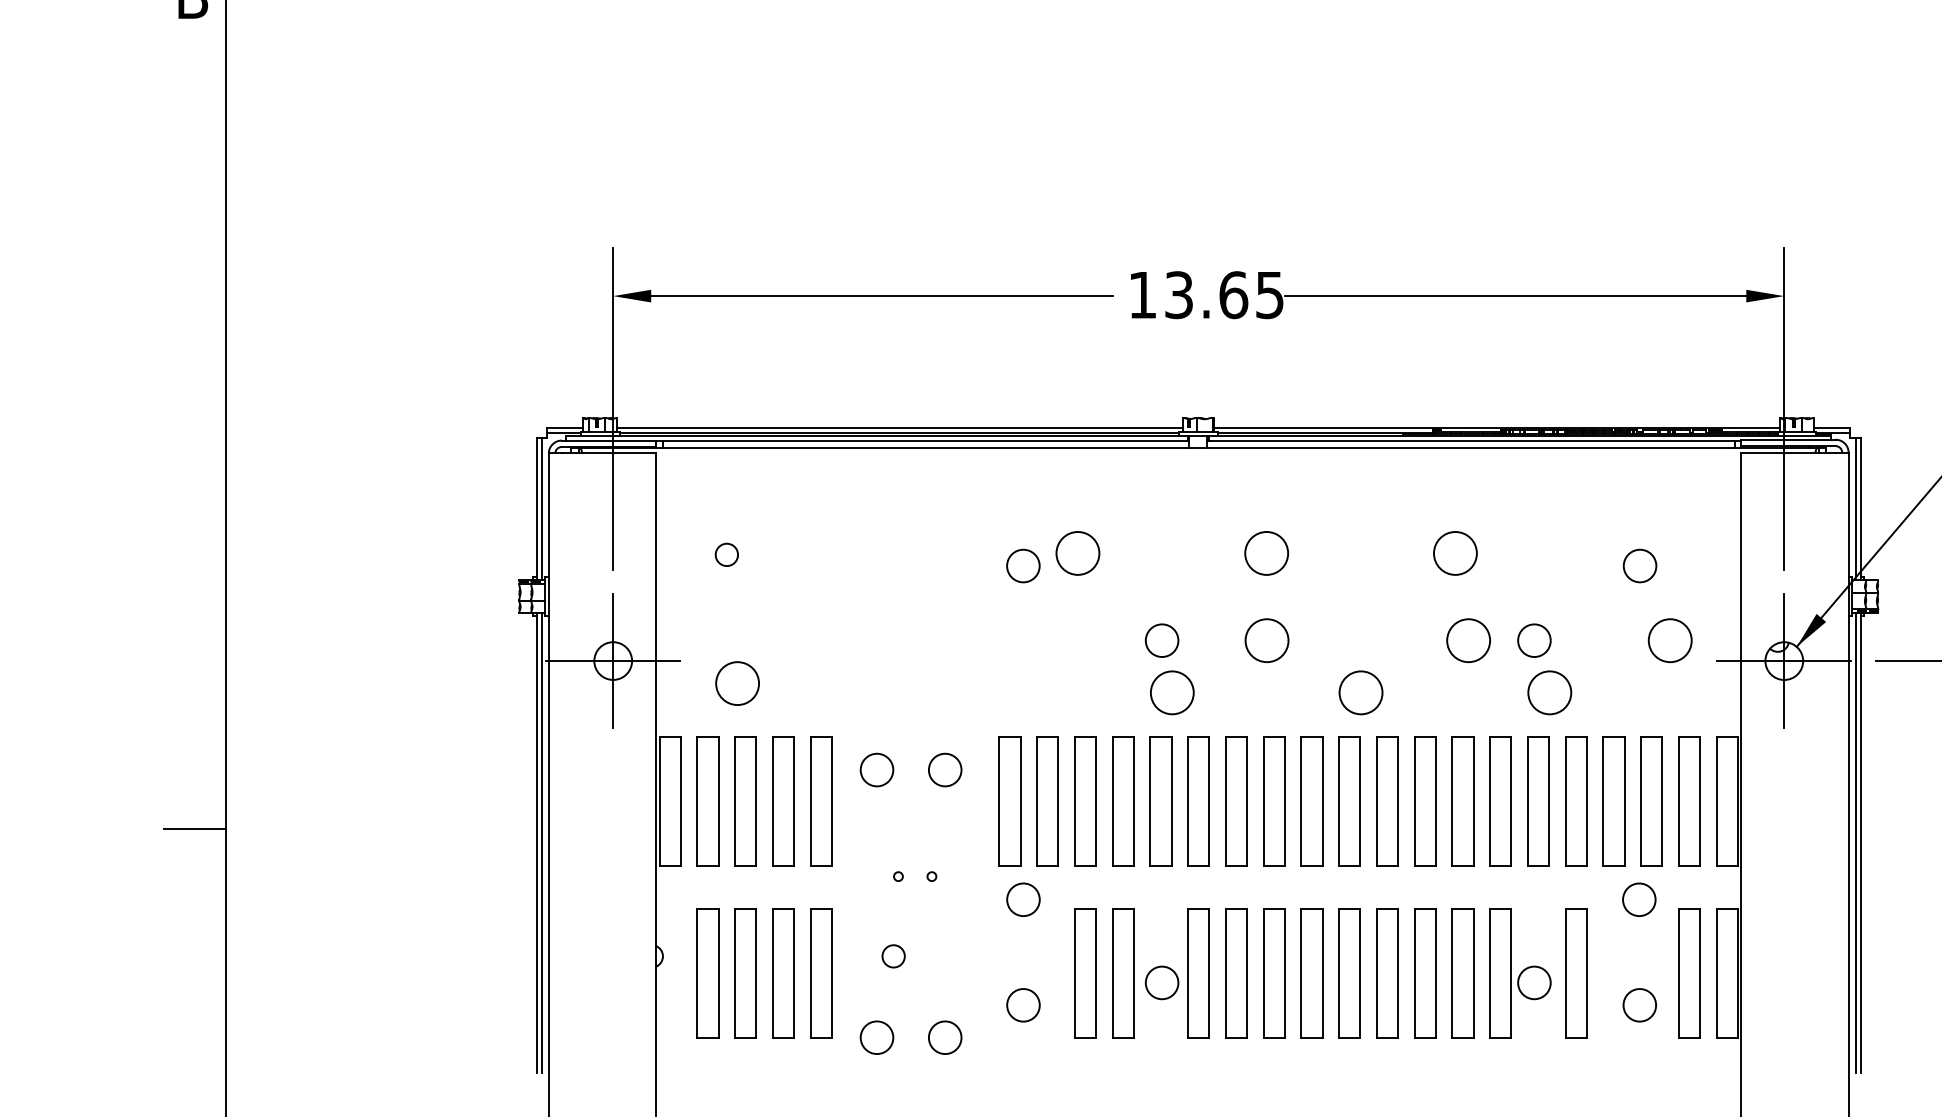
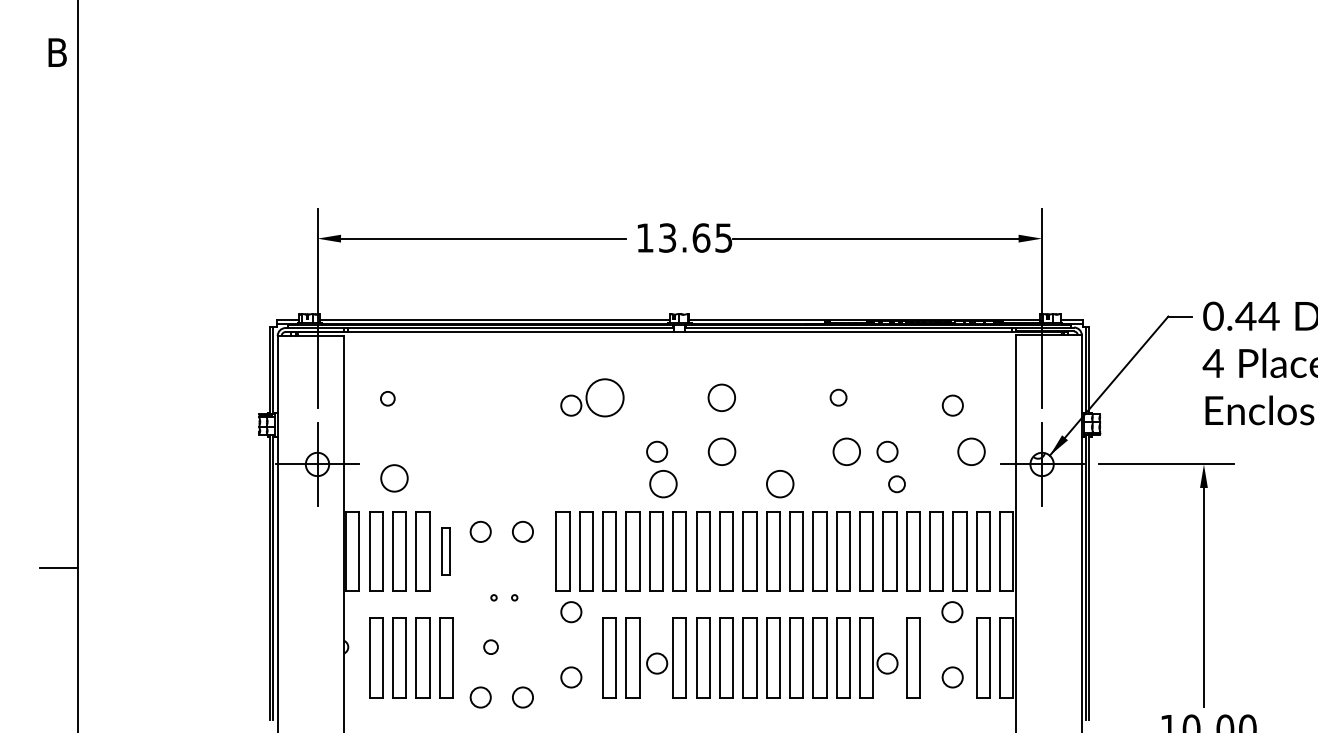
circle: (1077, 552) -> (604, 397), size x1.4
circle: (1455, 552) -> (838, 397), size x0.6
circle: (1548, 693) -> (896, 484), size x0.6
part: (821, 801) -> (446, 551), size x0.6

